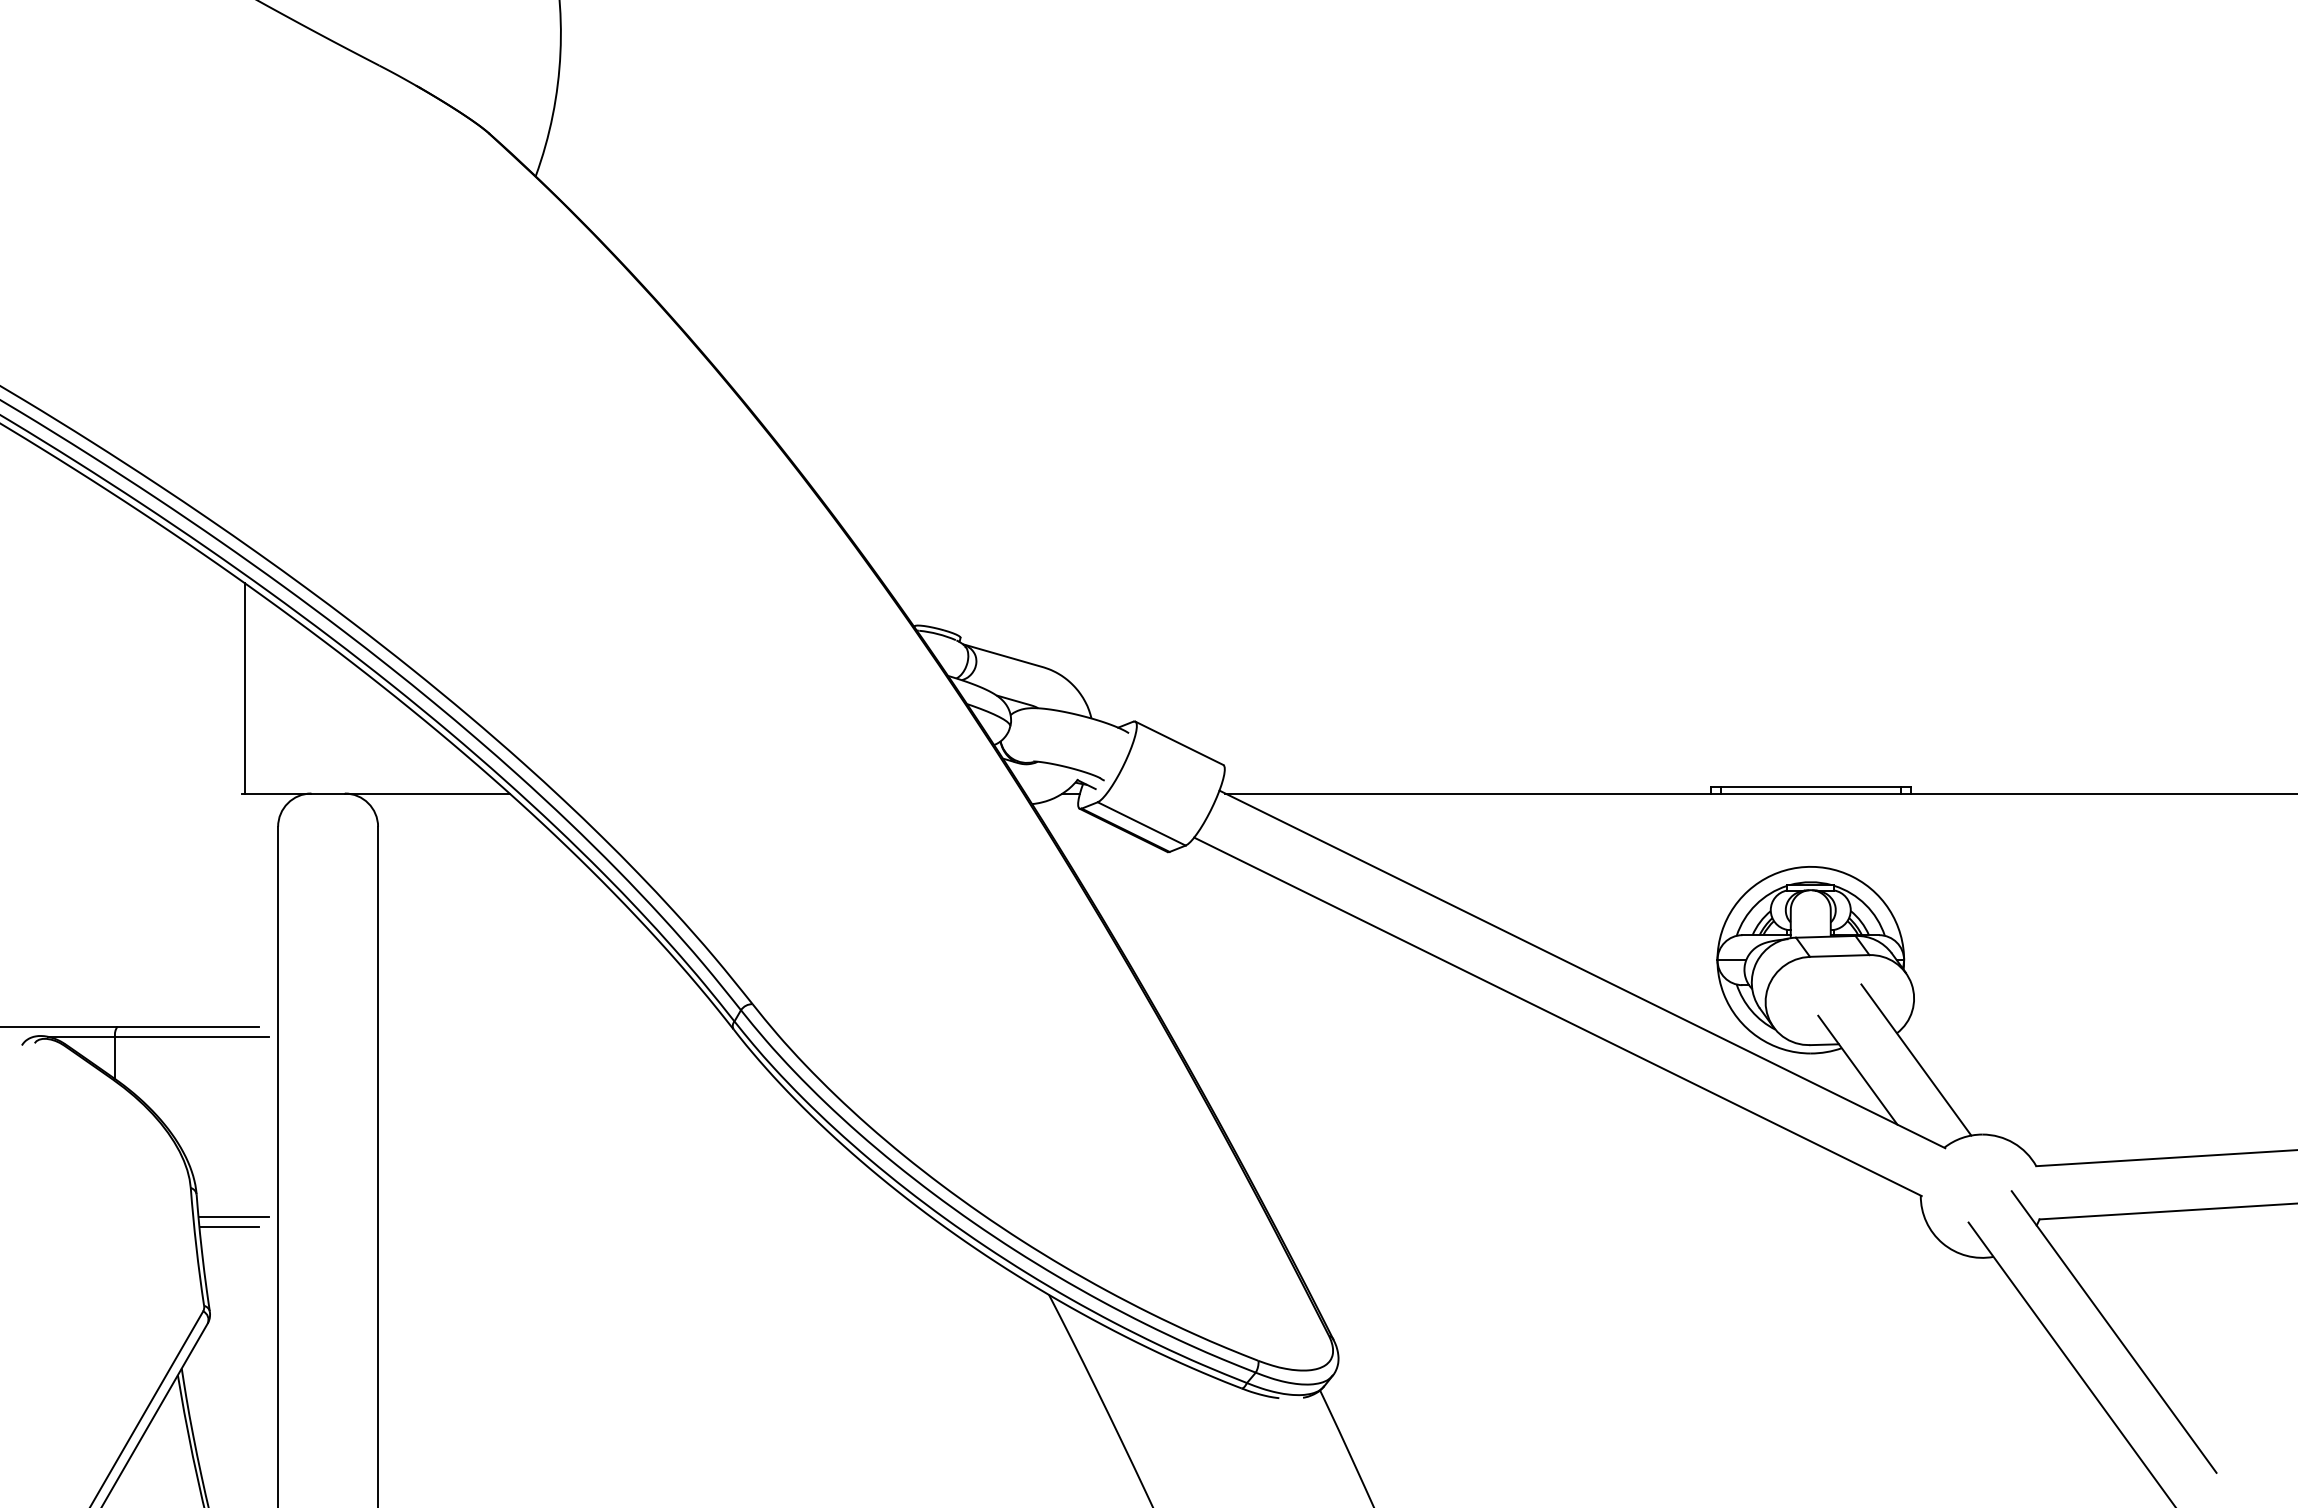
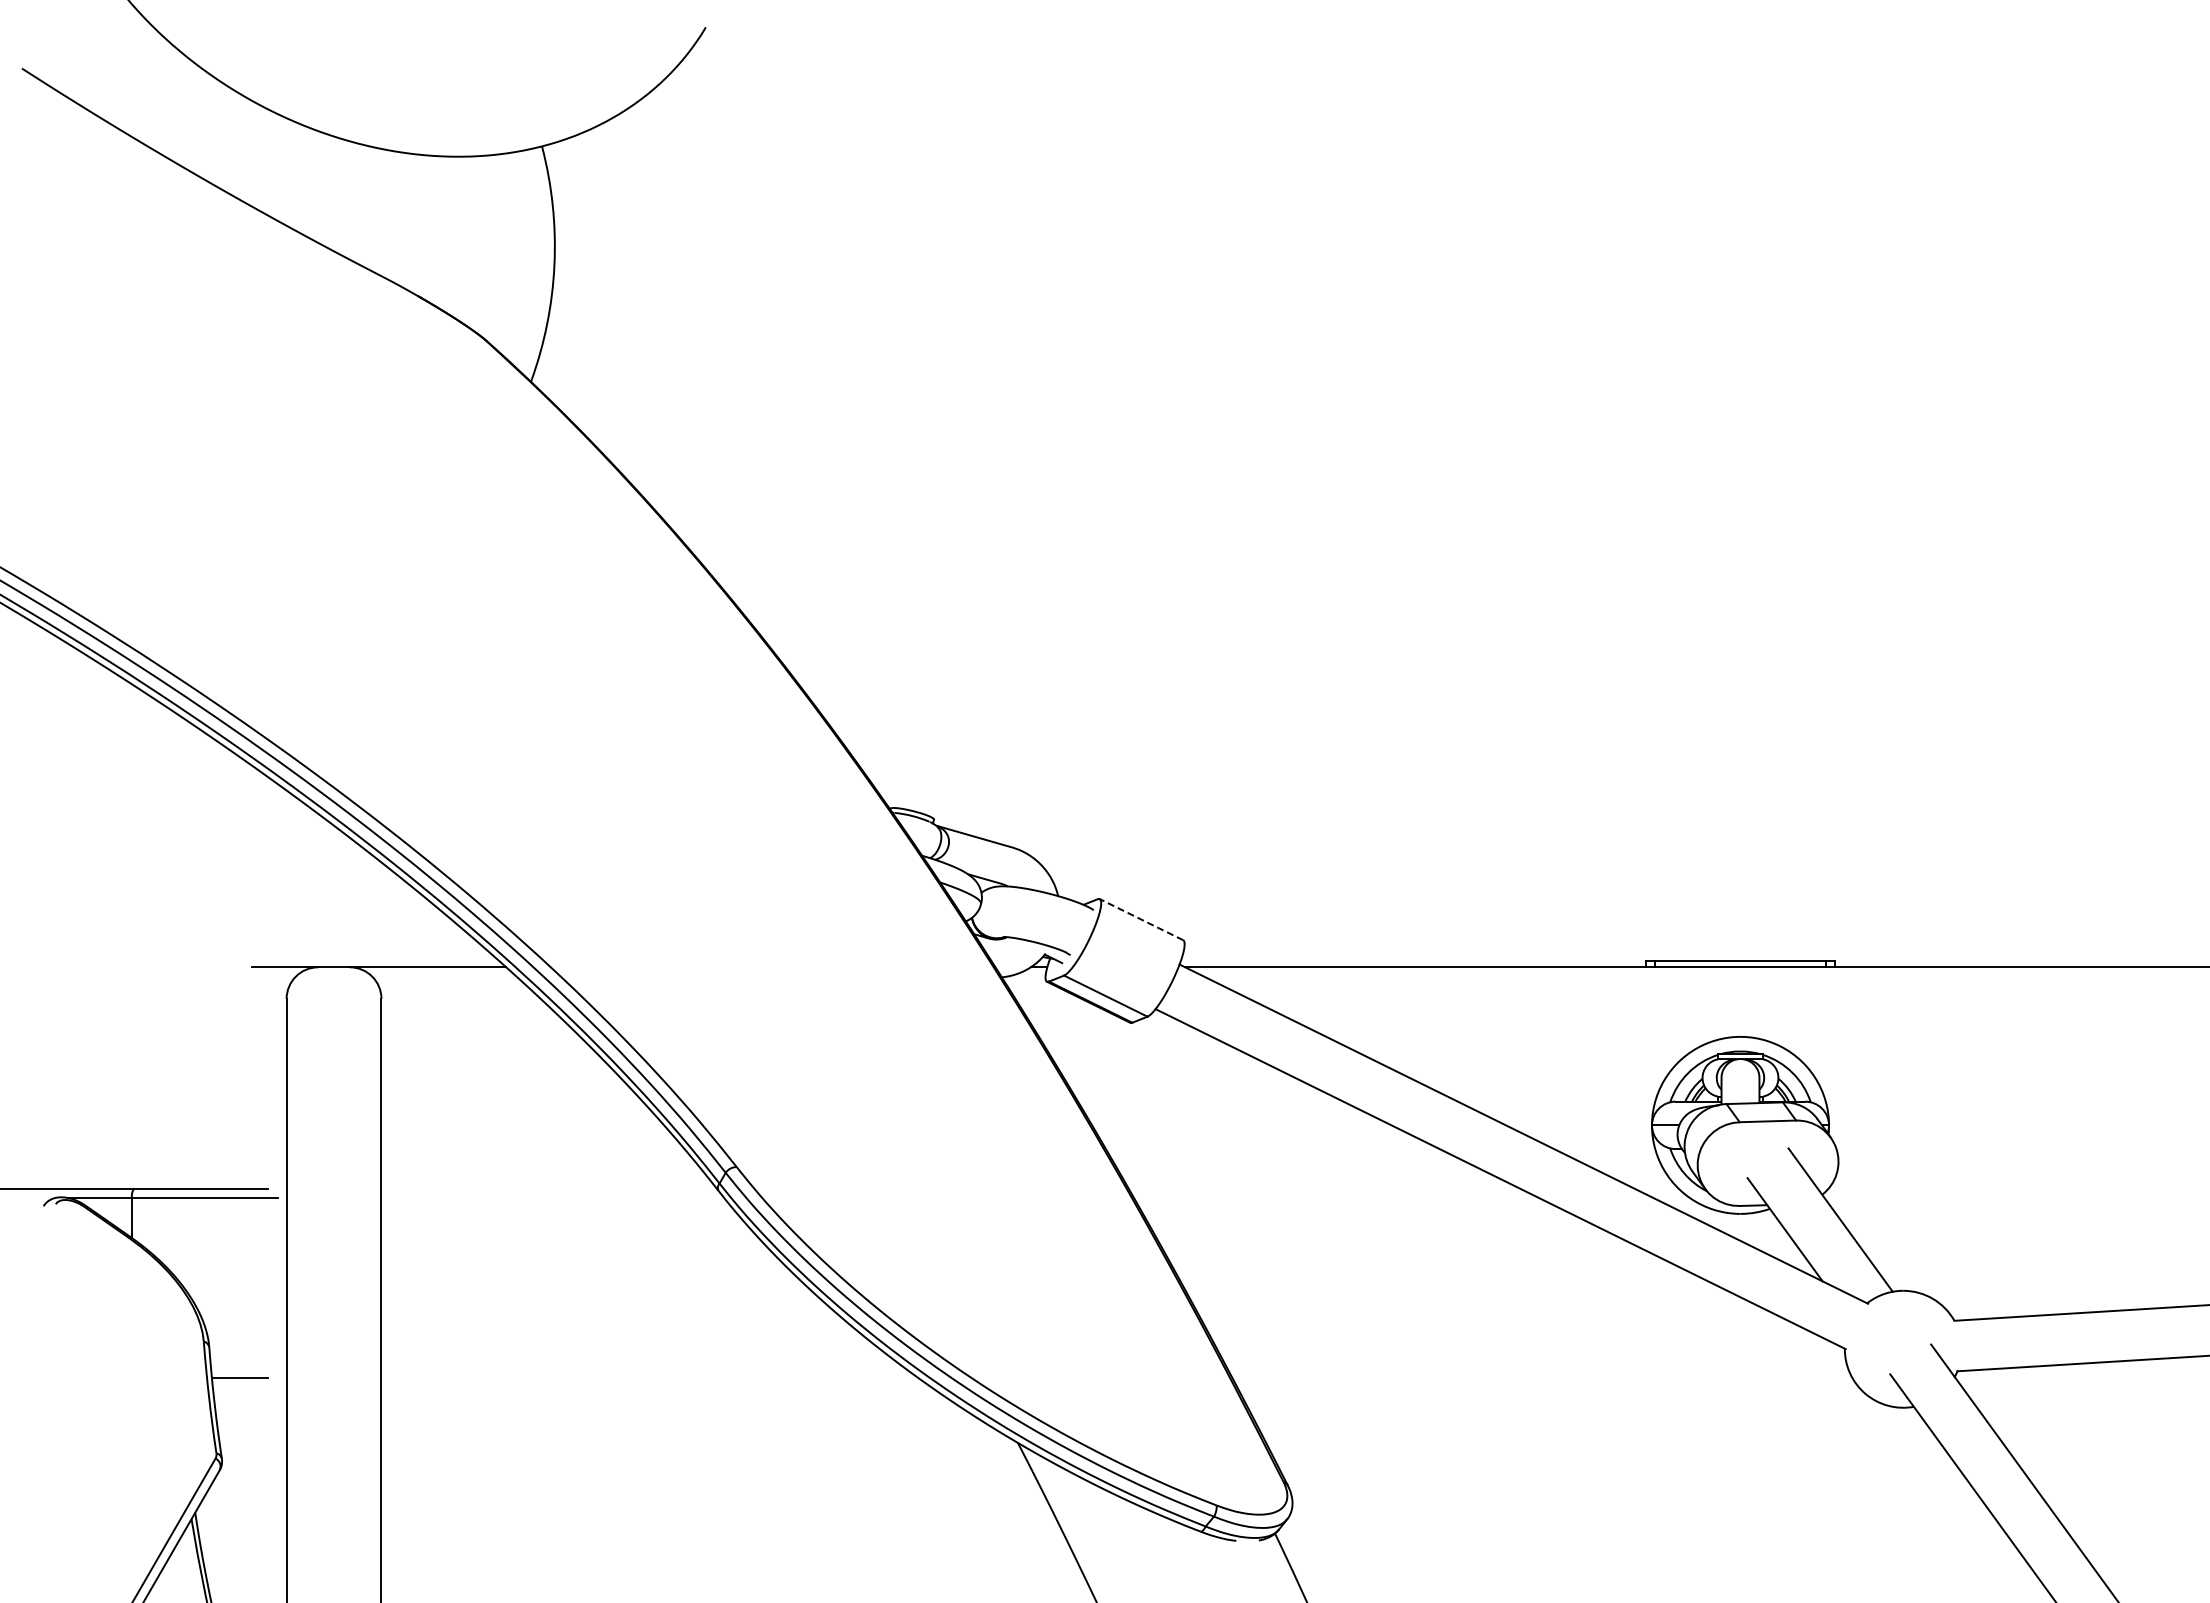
line: (245, 688) -> (255, 867), removed
line: (1179, 743) -> (1141, 919), solid -> dashed
line: (233, 1216) -> (244, 1368), removed

